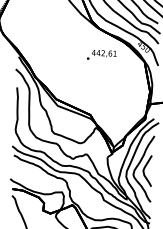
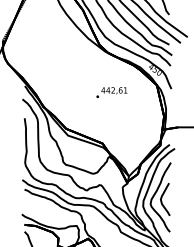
text: (101, 55) -> (111, 92), moved

